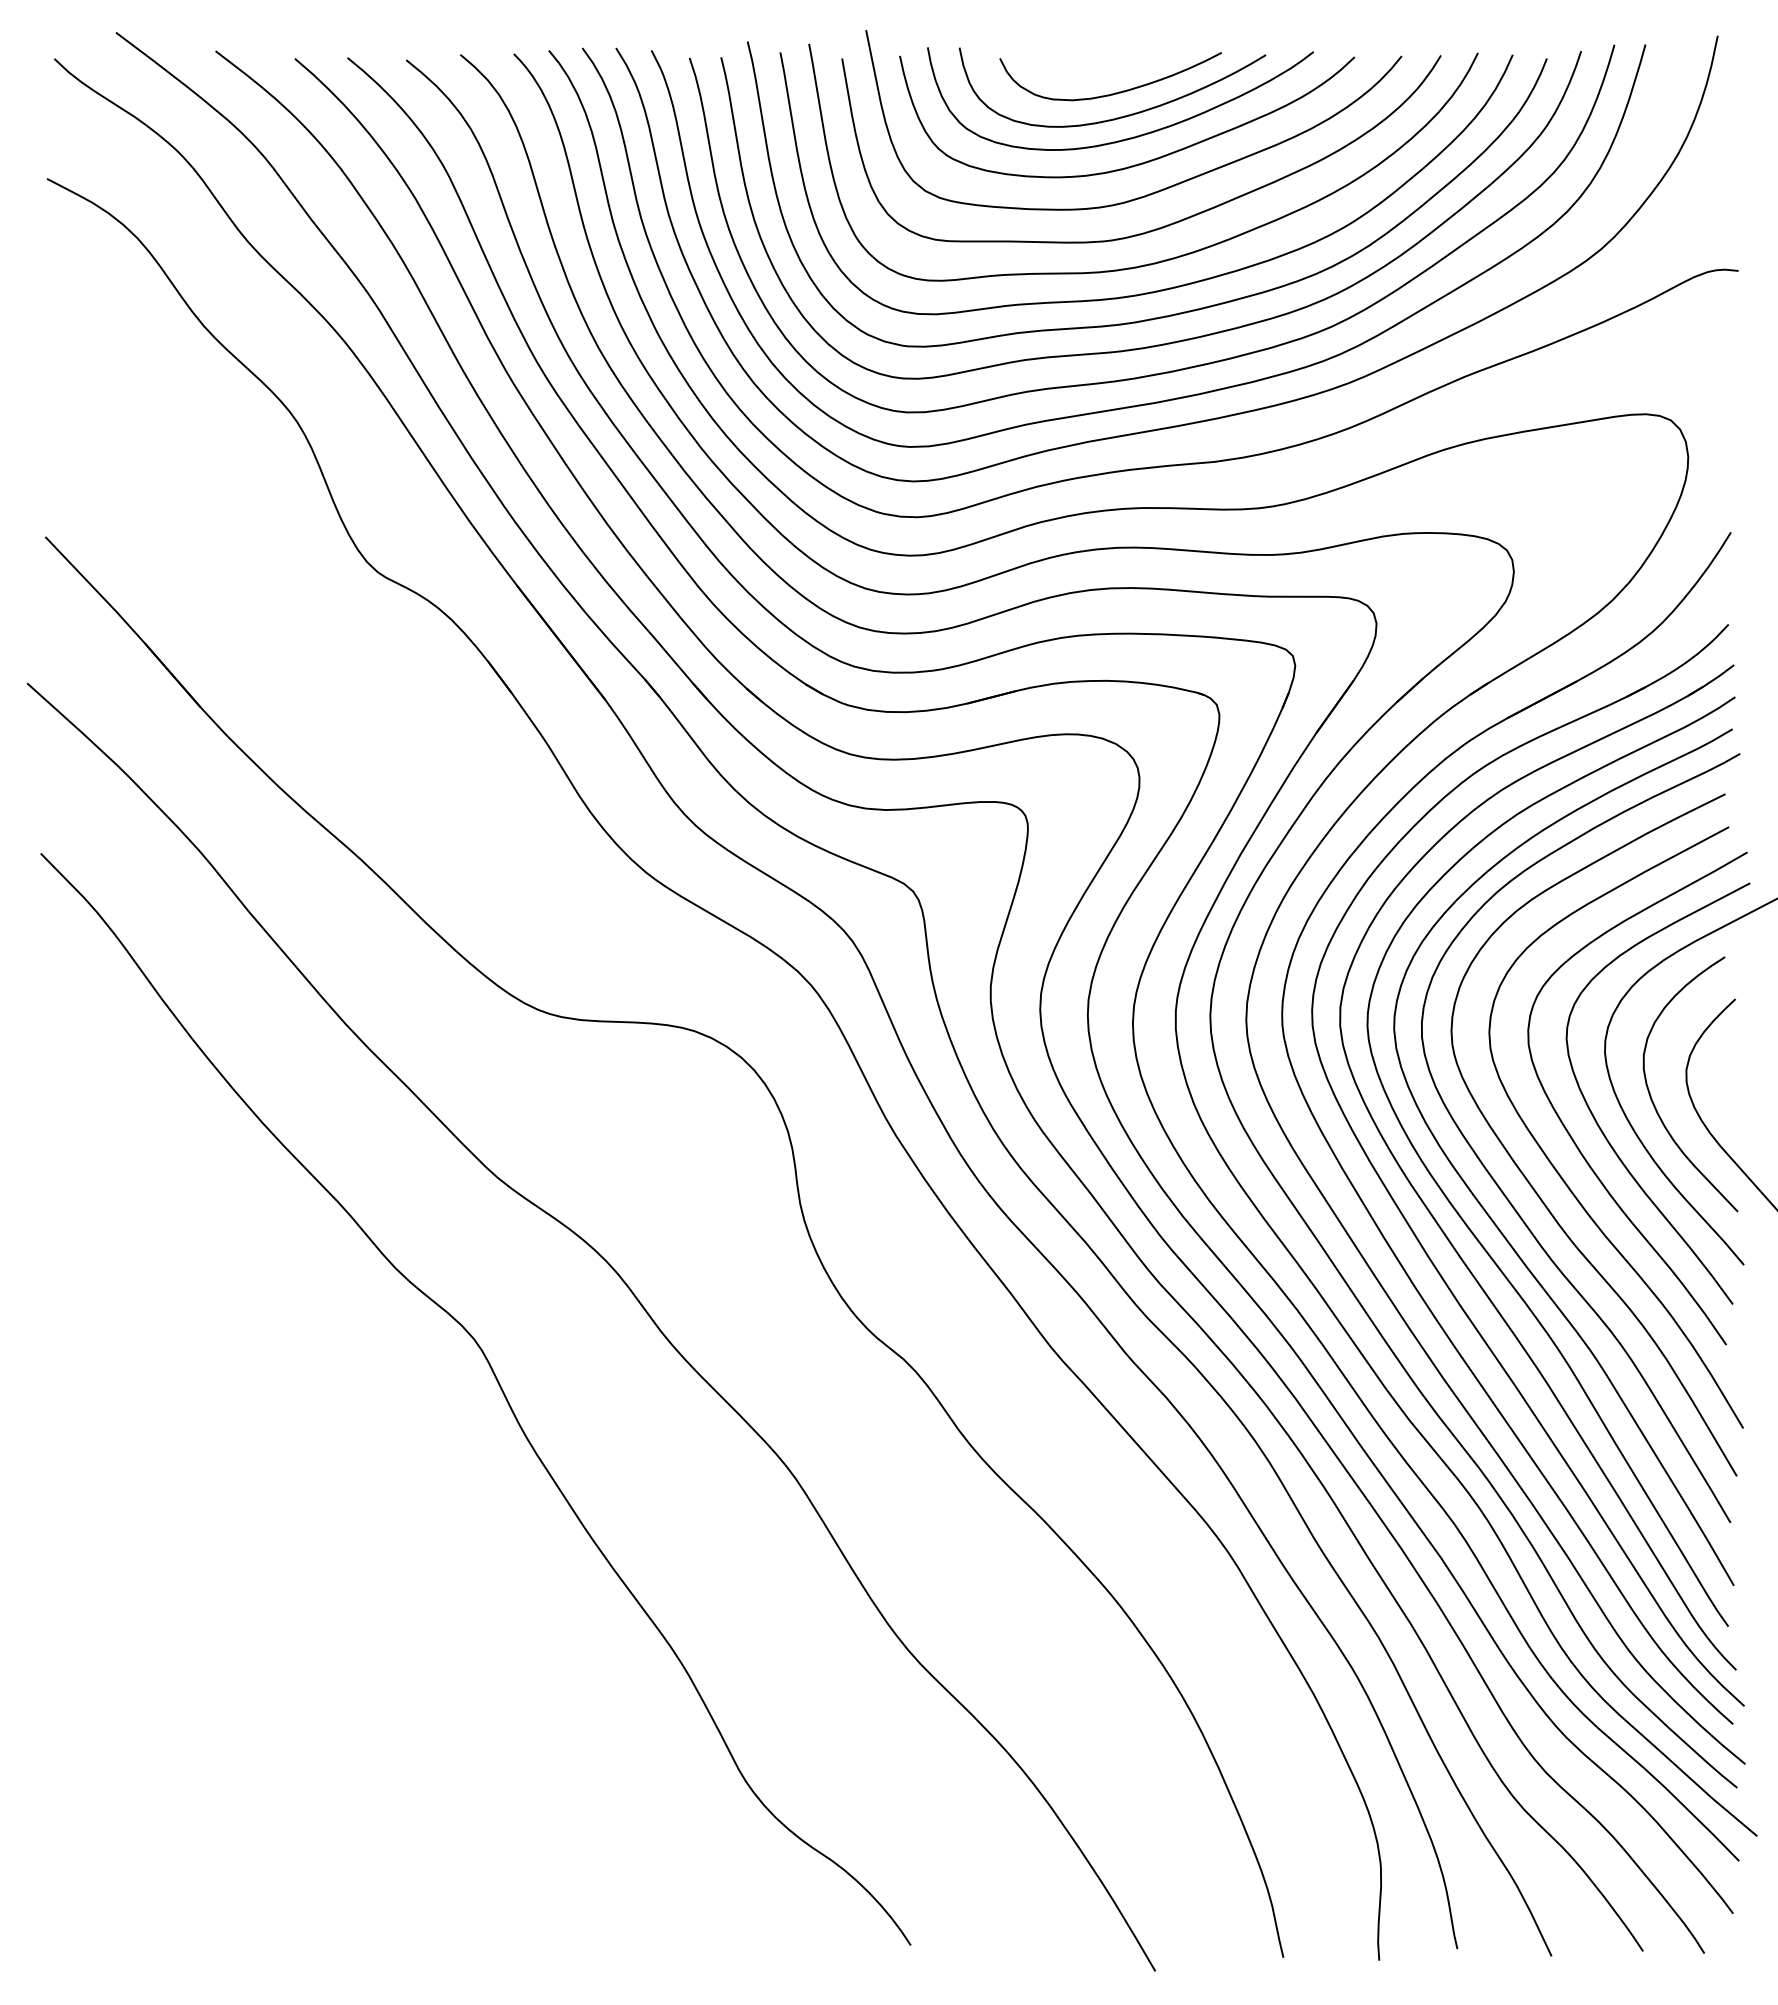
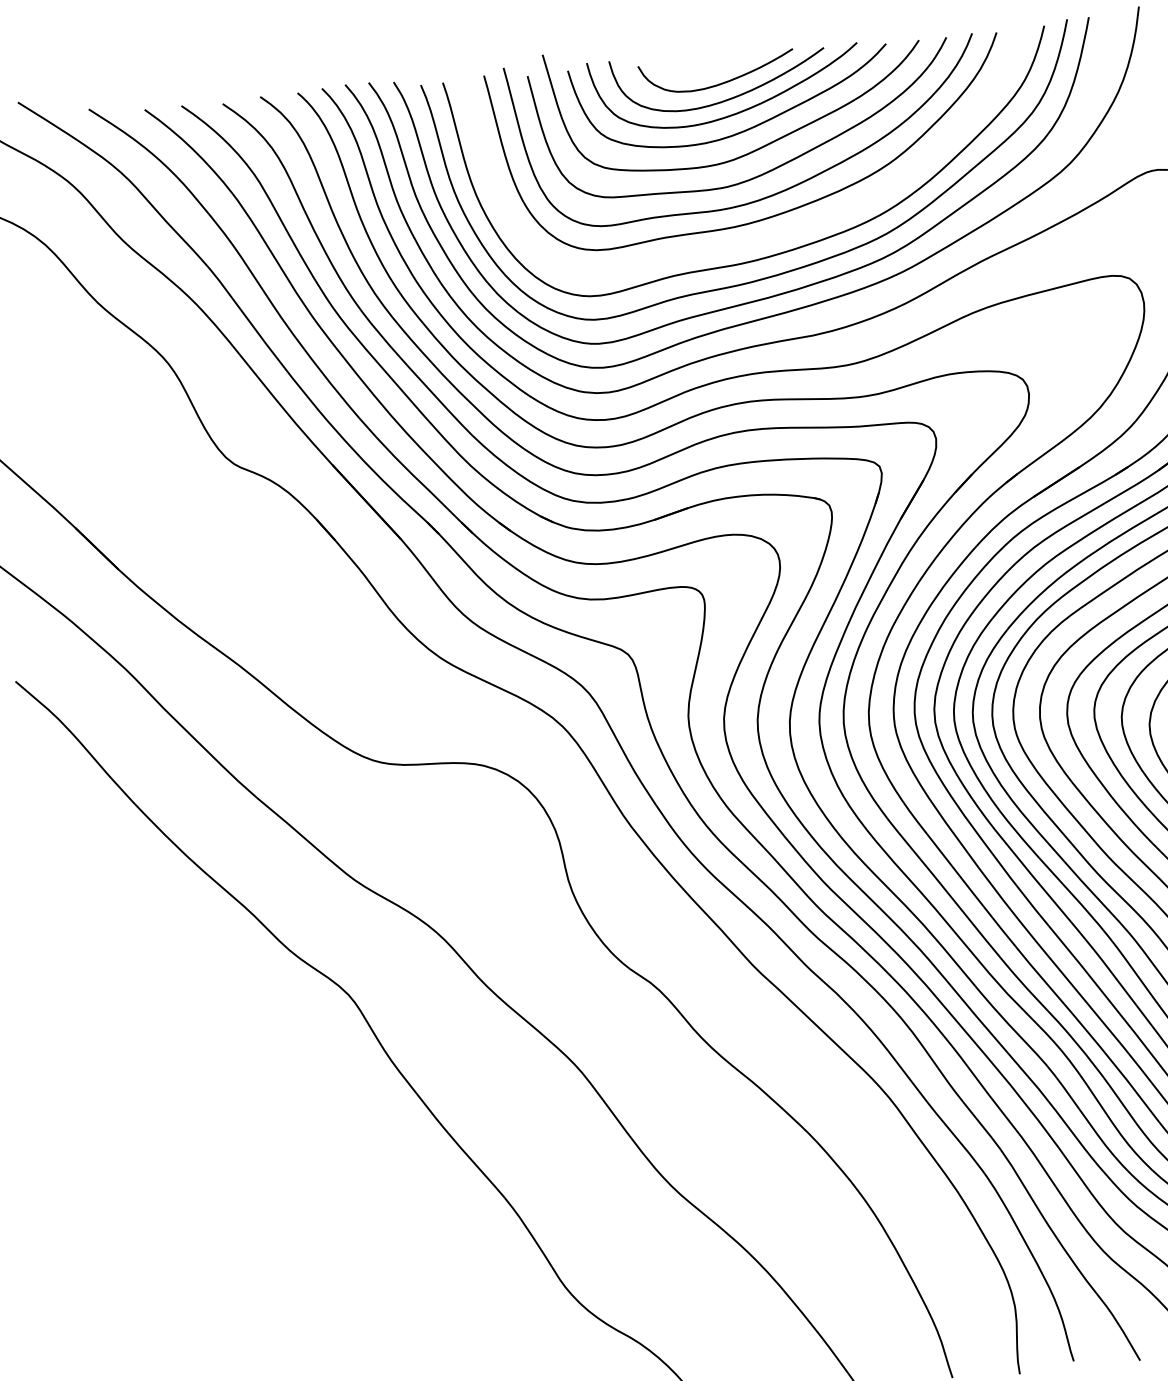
curve: (1174, 313) -> (775, 234), removed

